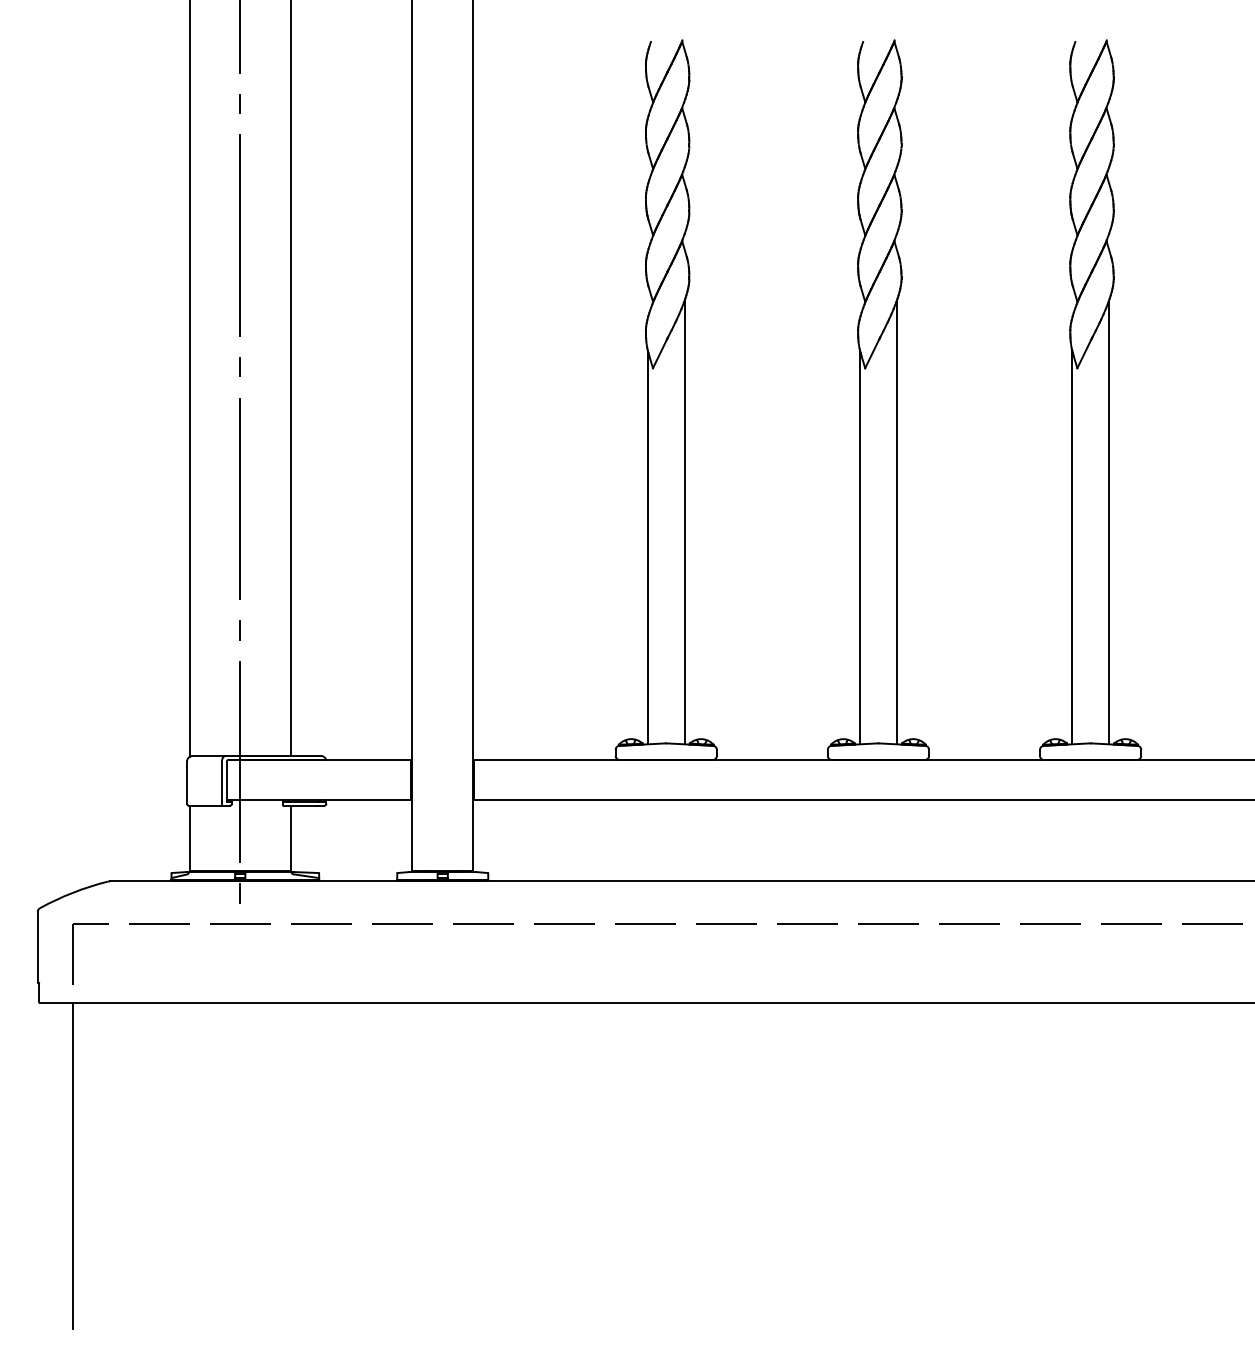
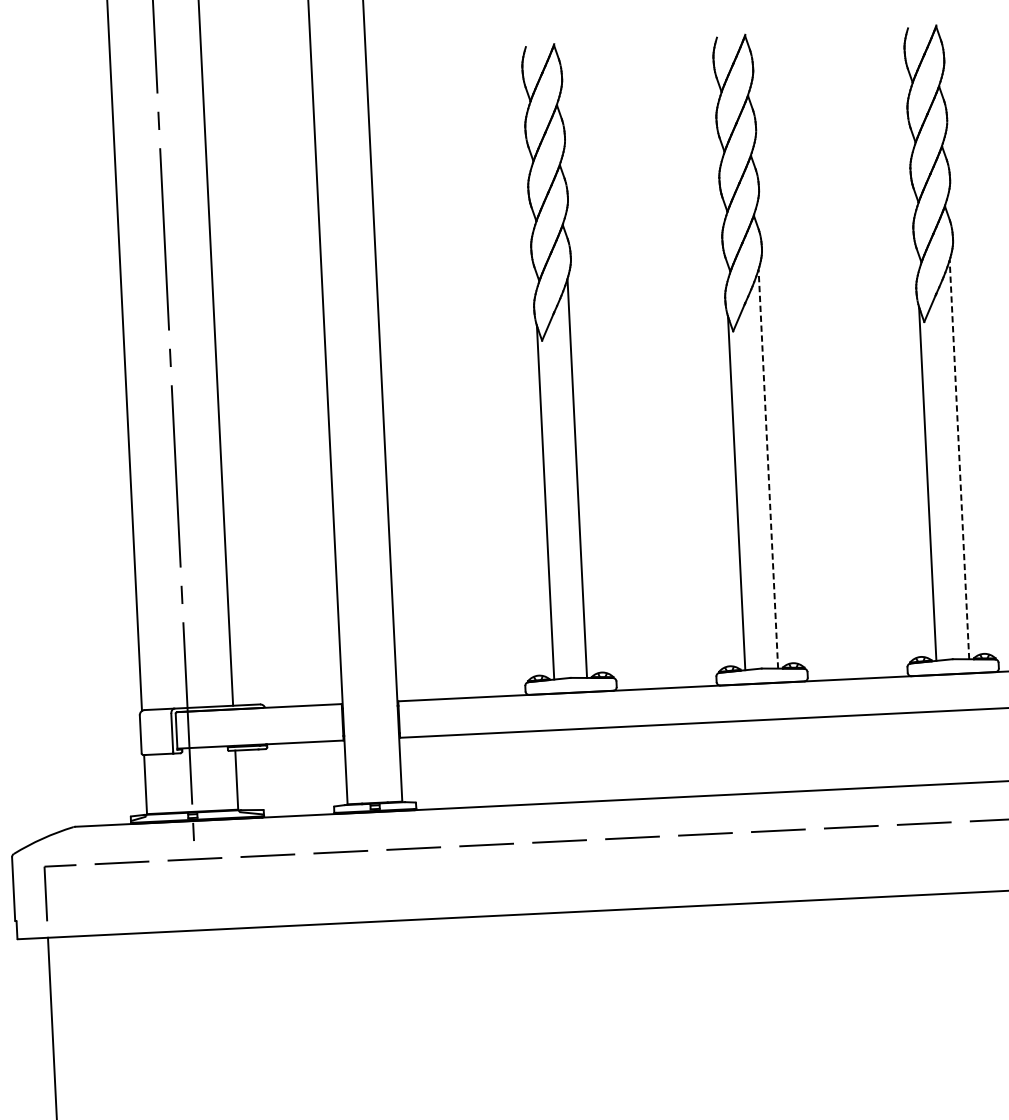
line: (896, 522) -> (768, 468), solid -> dashed
line: (1108, 522) -> (959, 459), solid -> dashed

